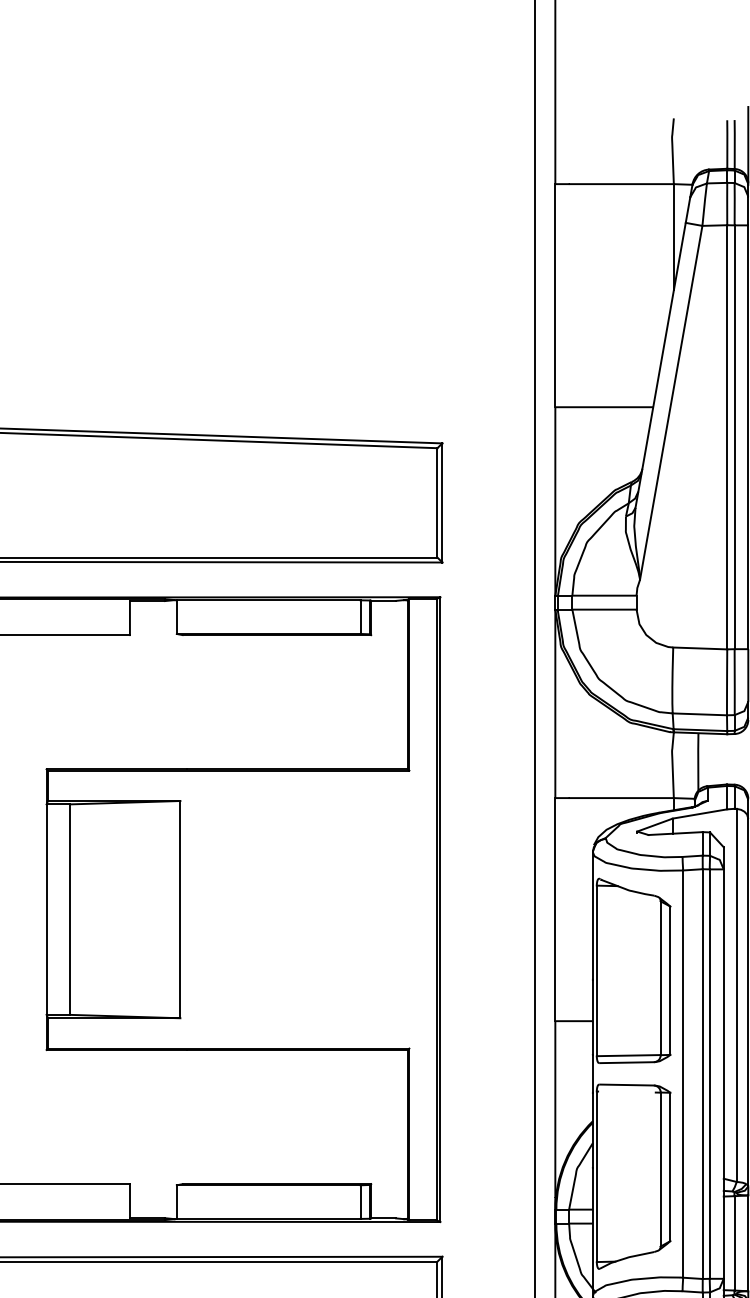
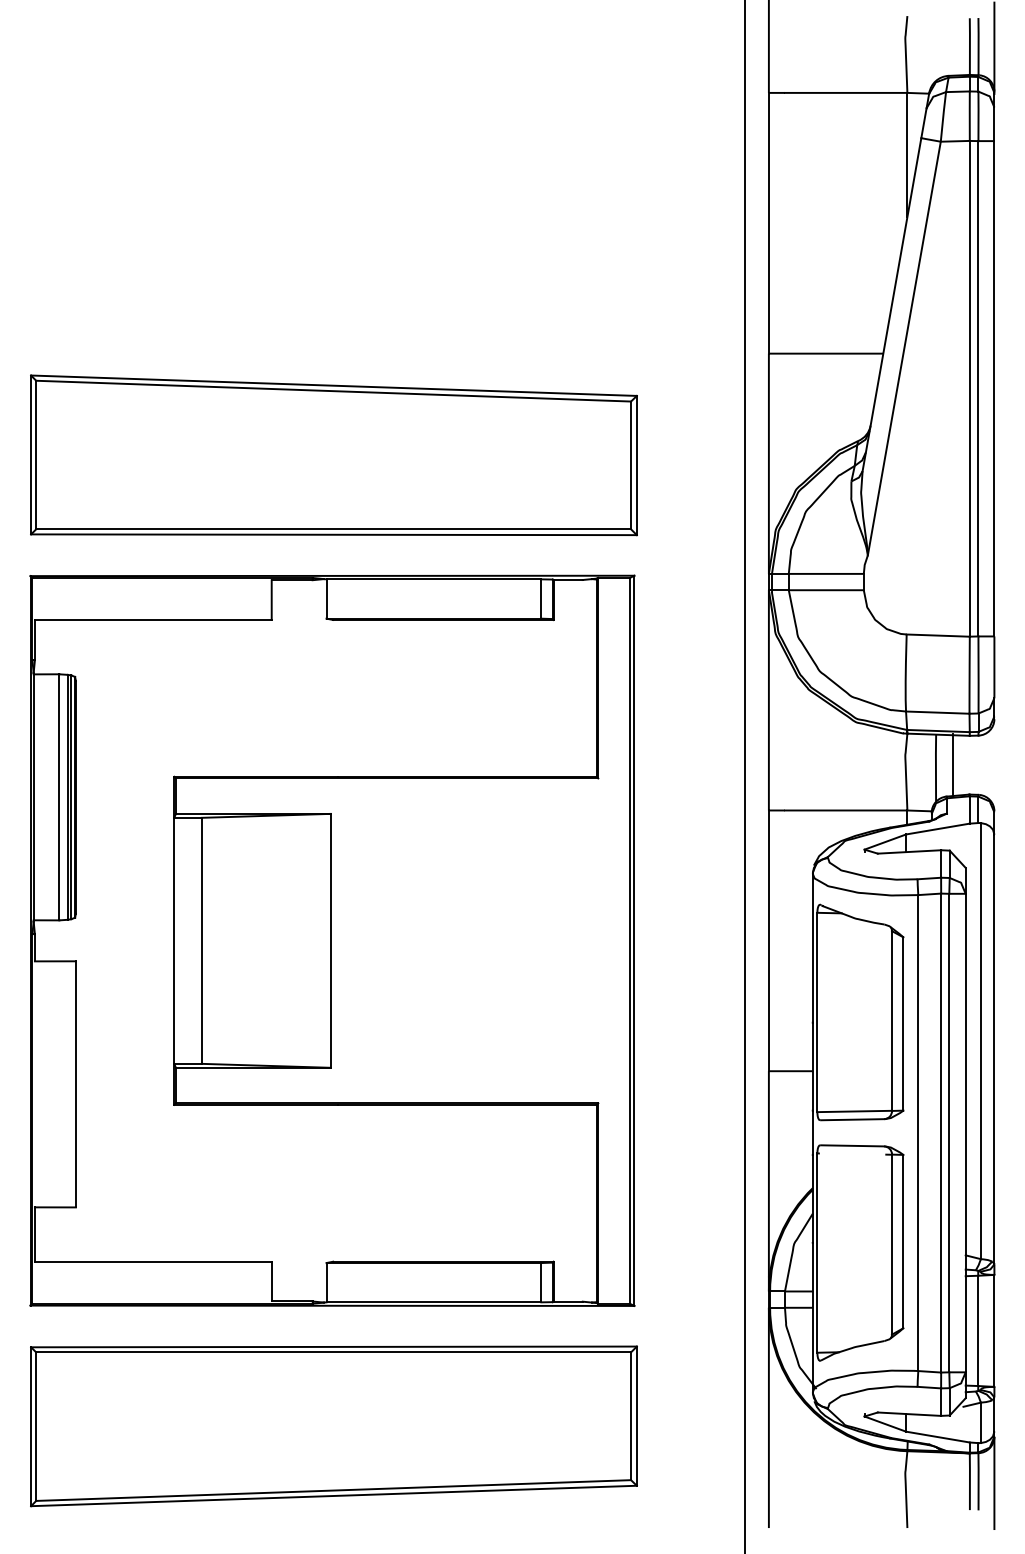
line: (713, 759) -> (953, 765), added

